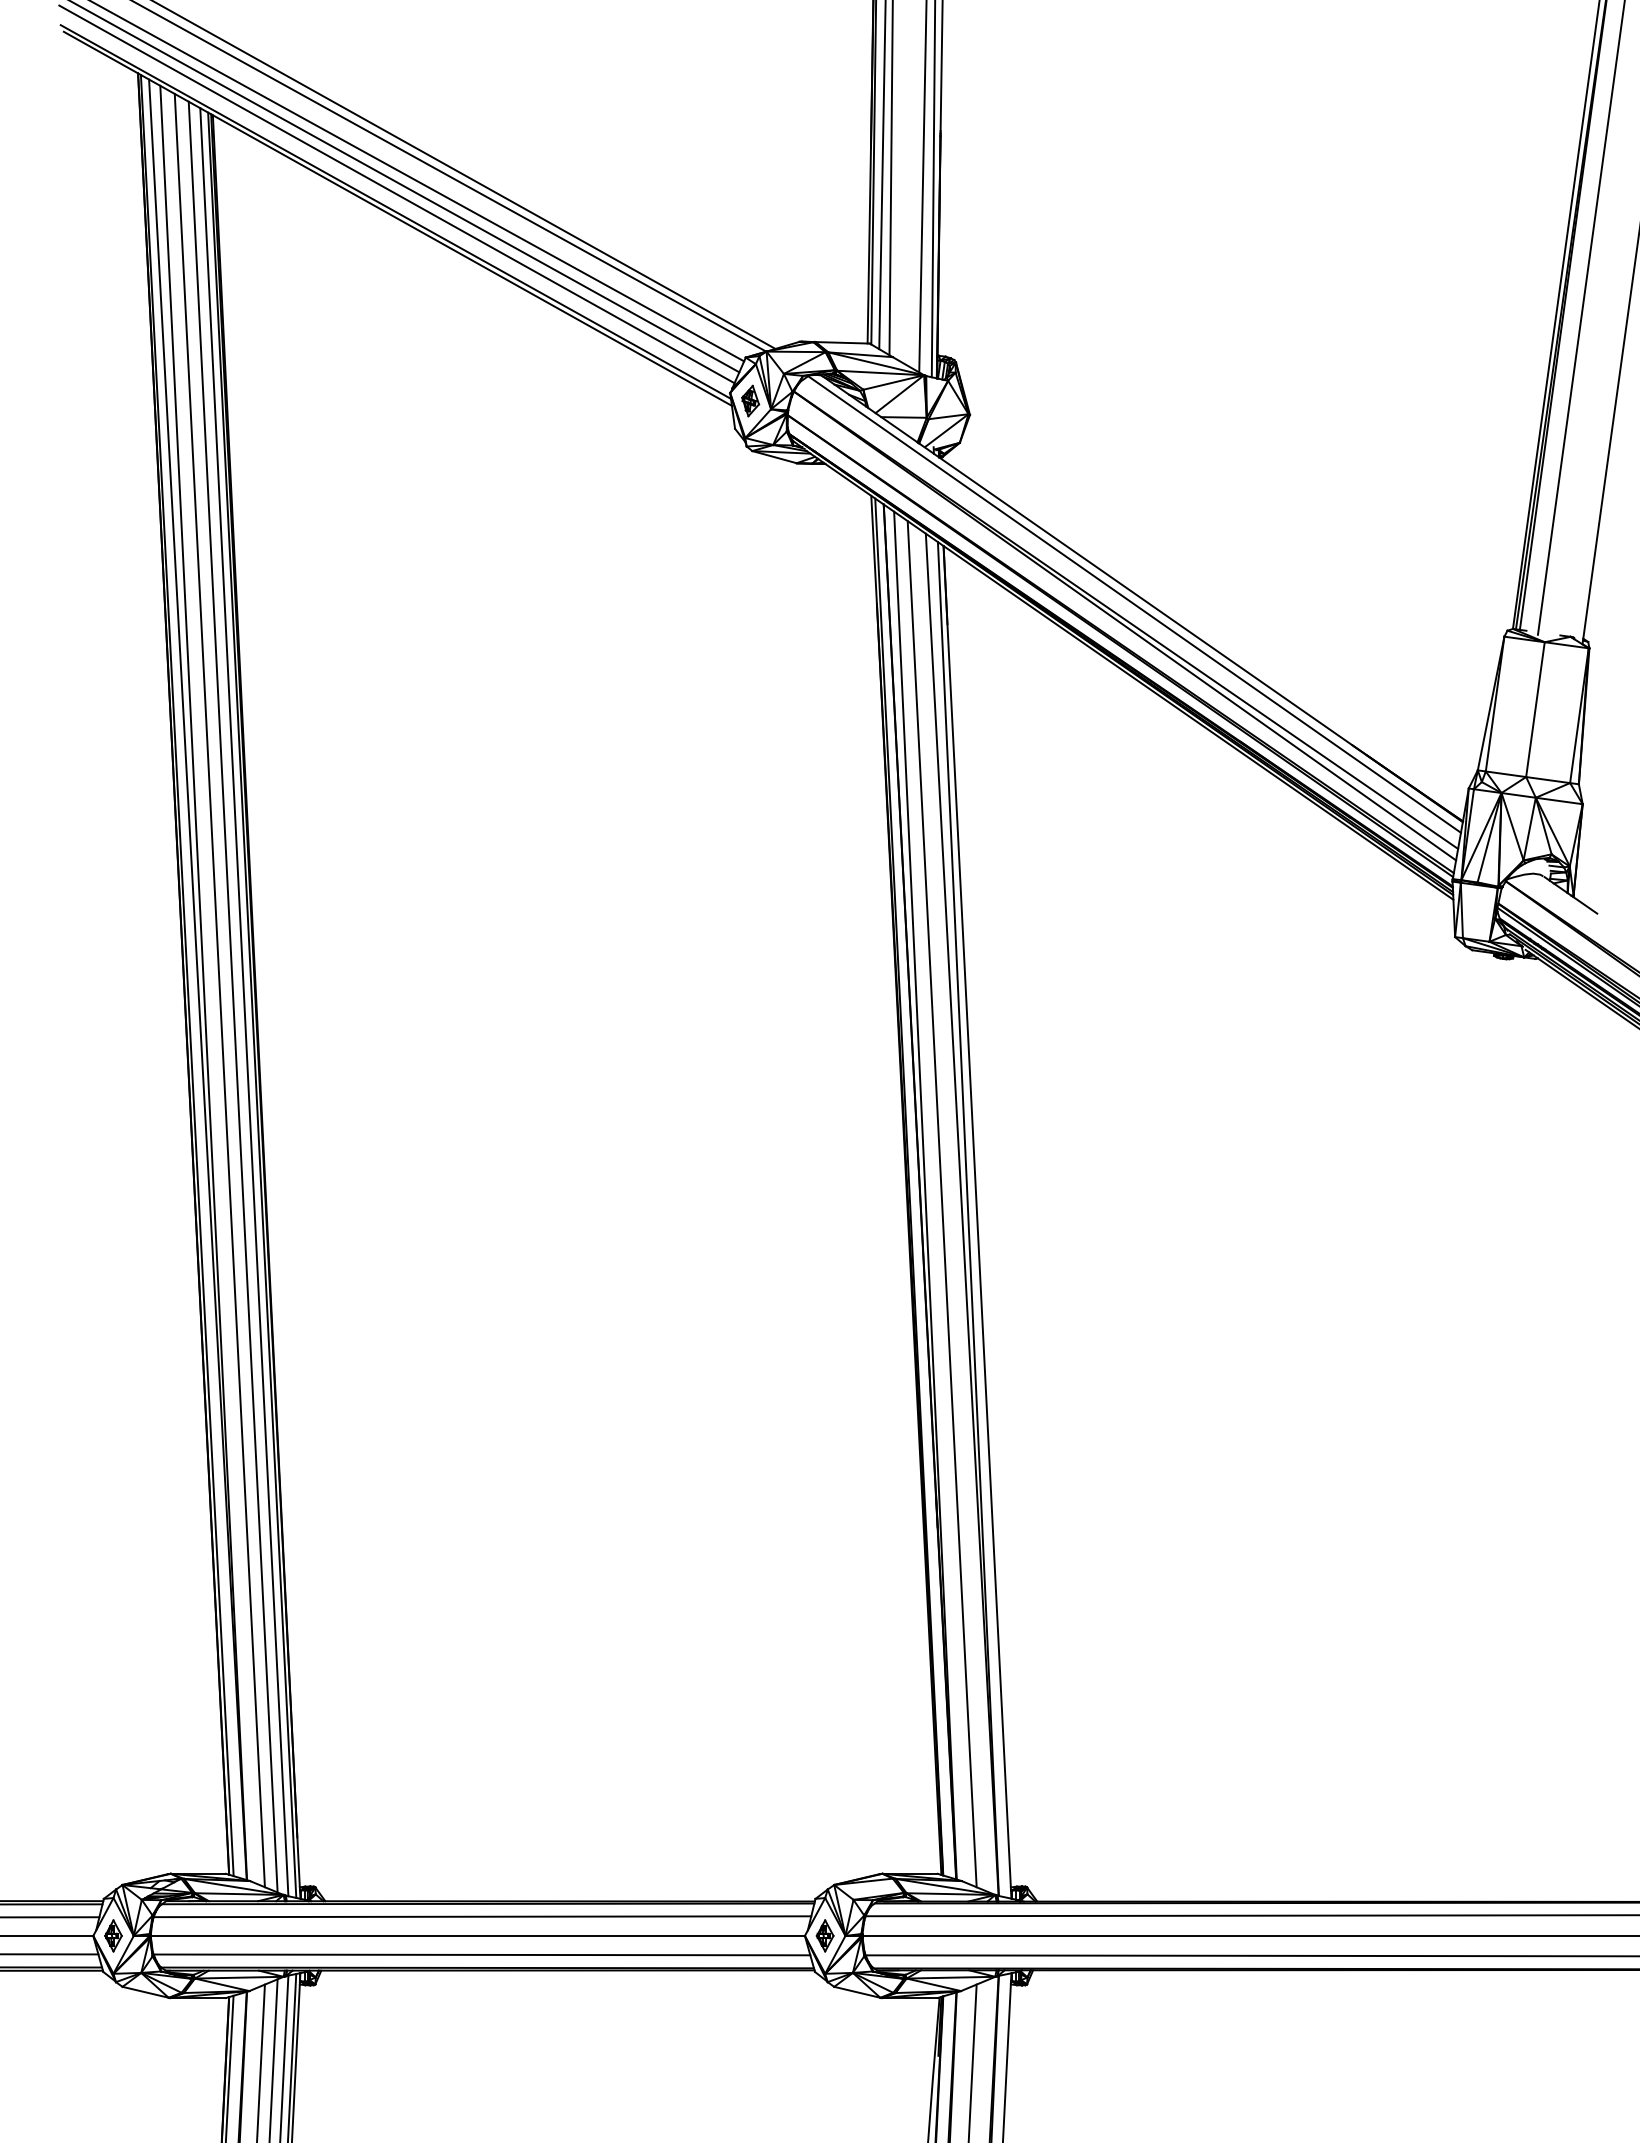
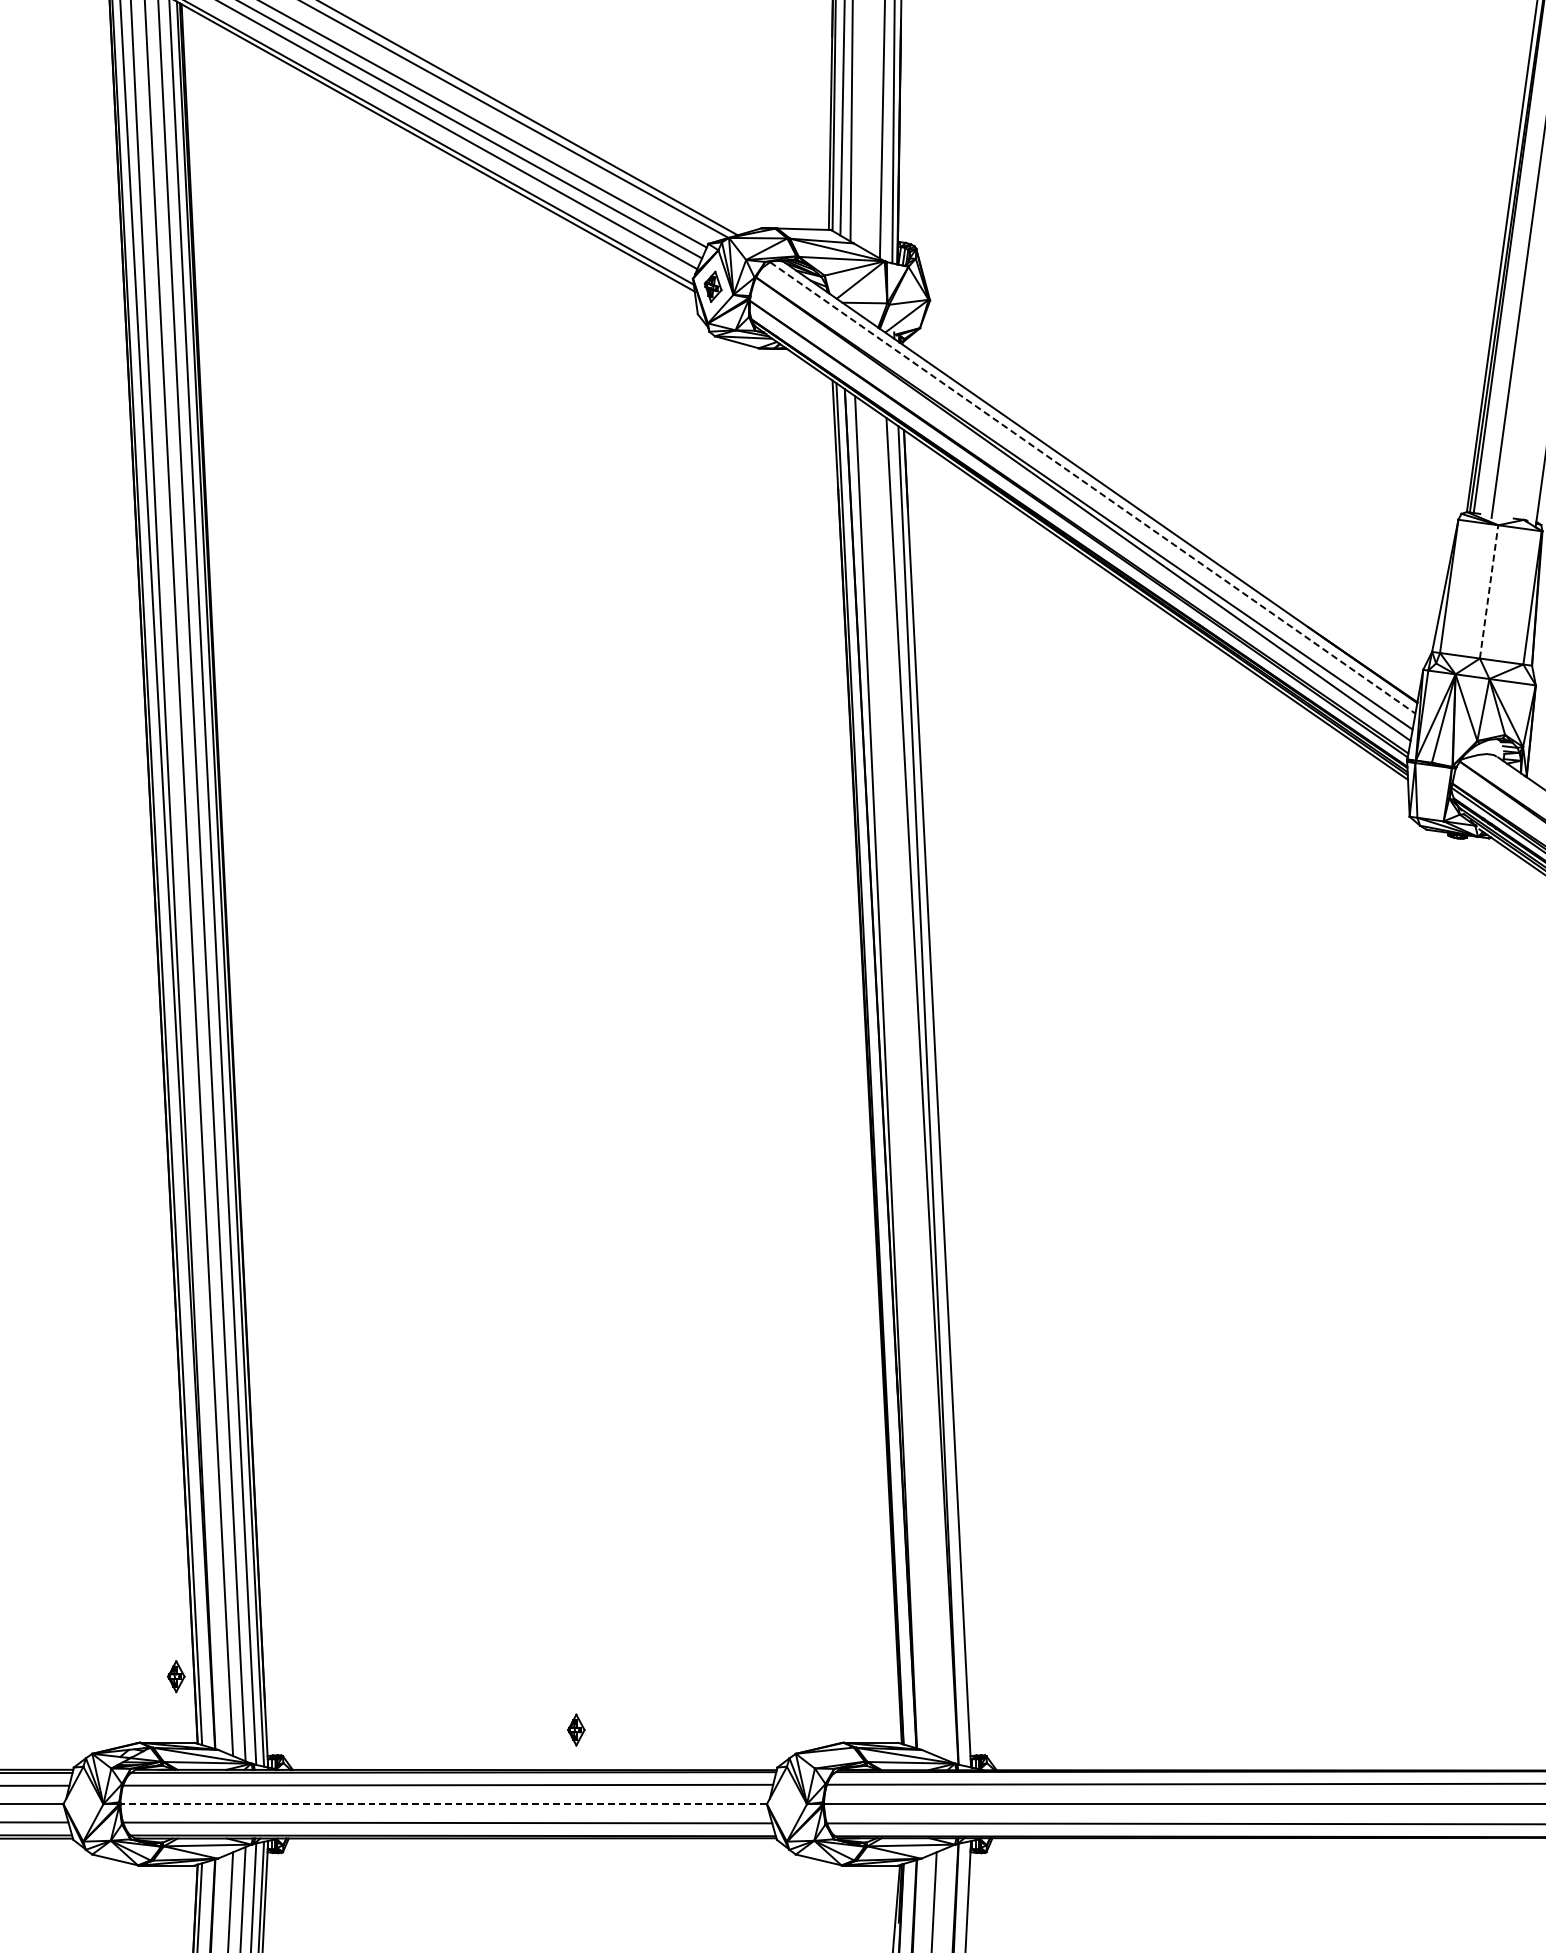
line: (1134, 604) -> (1092, 487), solid -> dashed
line: (1535, 709) -> (1489, 591), solid -> dashed
line: (941, 1204) -> (901, 1081), removed
part: (113, 1935) -> (176, 1676), moved
line: (477, 1935) -> (443, 1803), solid -> dashed
part: (824, 1935) -> (575, 1729), moved

